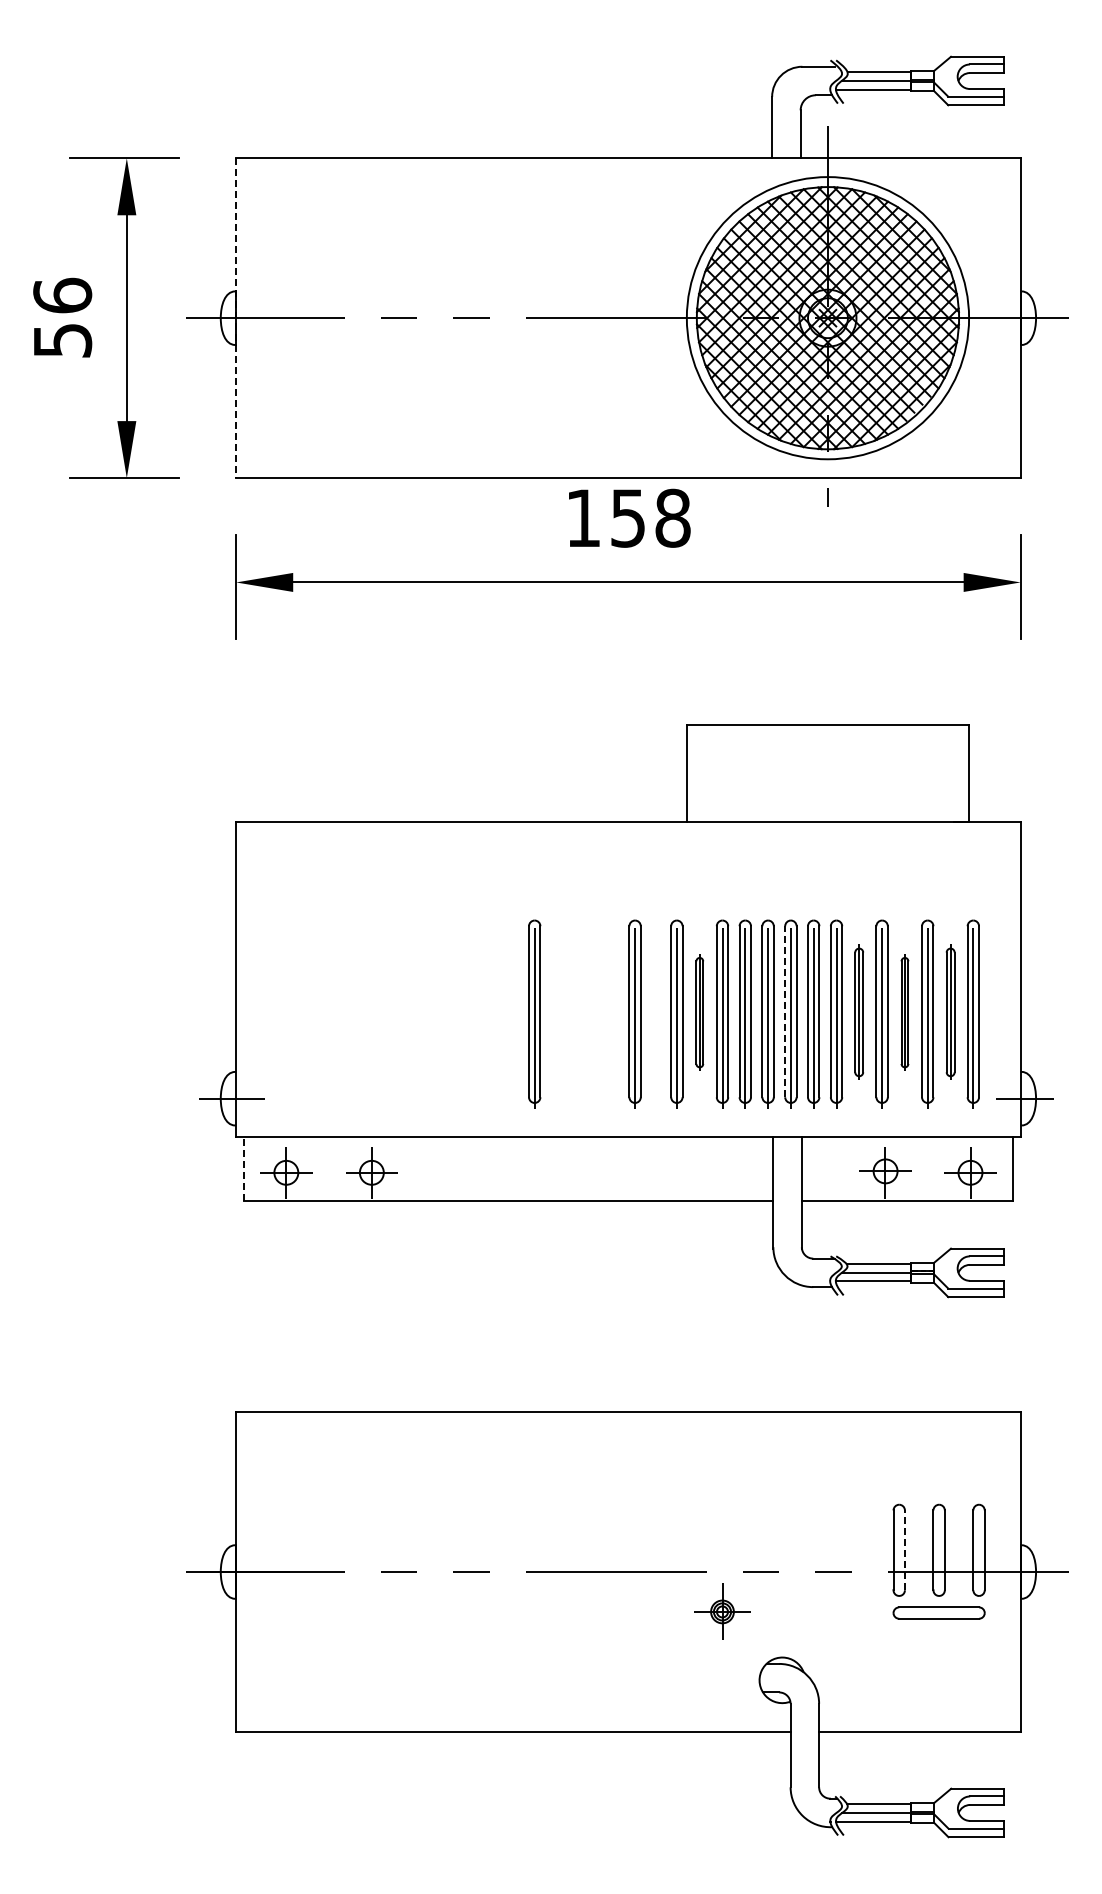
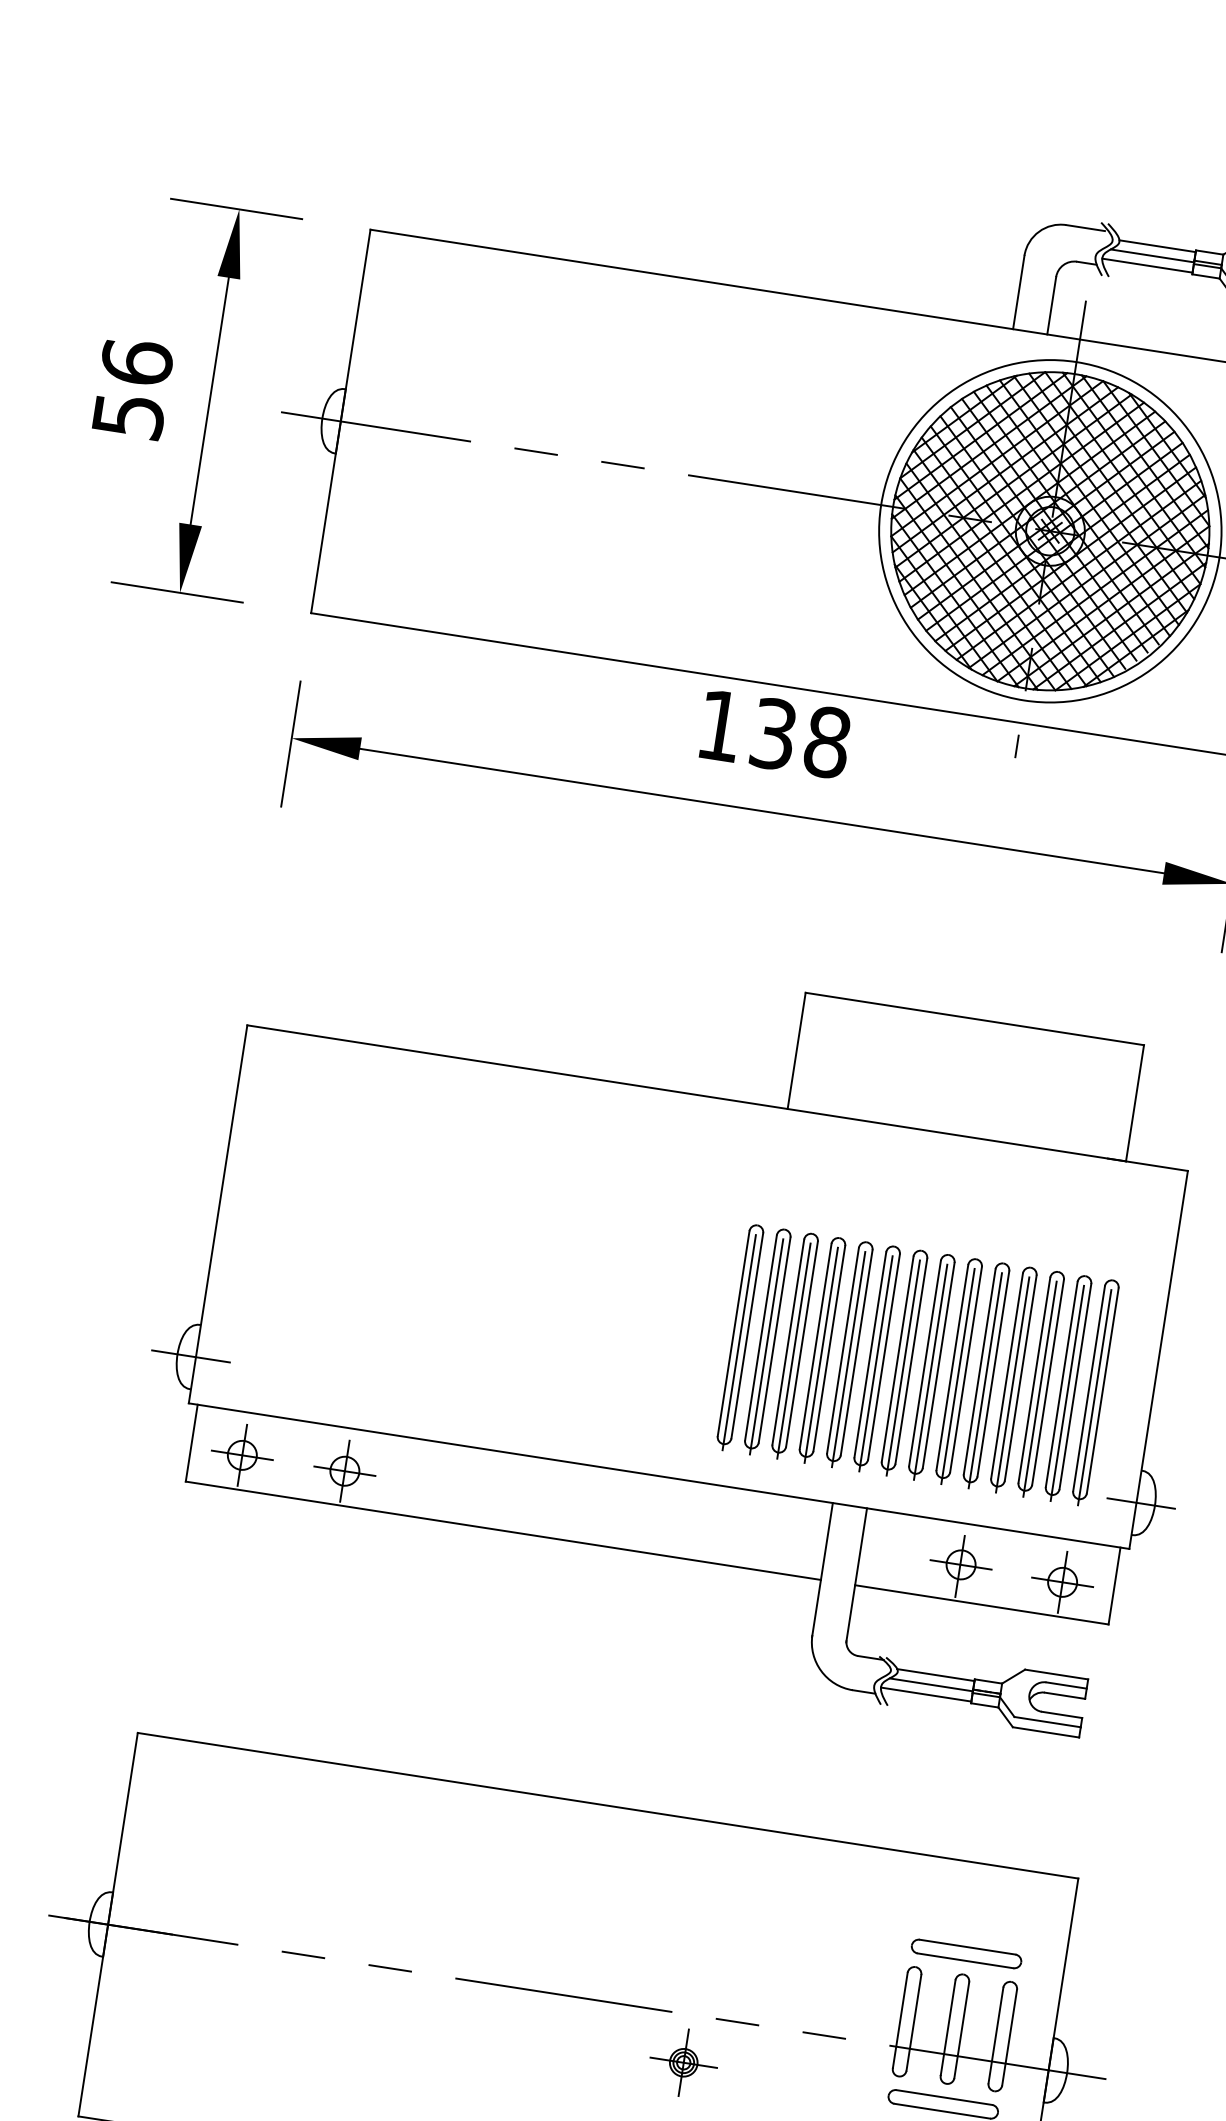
line: (236, 318) -> (341, 421), dashed -> solid
text: (628, 517) -> (774, 733), 158 -> 138
line: (785, 1011) -> (870, 1354), dashed -> solid
part: (534, 1013) -> (569, 1310), removed
part: (634, 1013) -> (689, 1328), removed
part: (699, 1013) -> (767, 1341), size x1.67
part: (858, 1013) -> (957, 1370), size x1.43
part: (904, 1013) -> (1013, 1379), size x1.67
part: (950, 1013) -> (1068, 1387), size x1.43
line: (243, 1168) -> (191, 1442), dashed -> solid
part: (938, 1487) -> (965, 1953), added
line: (904, 1550) -> (913, 2022), dashed -> solid

